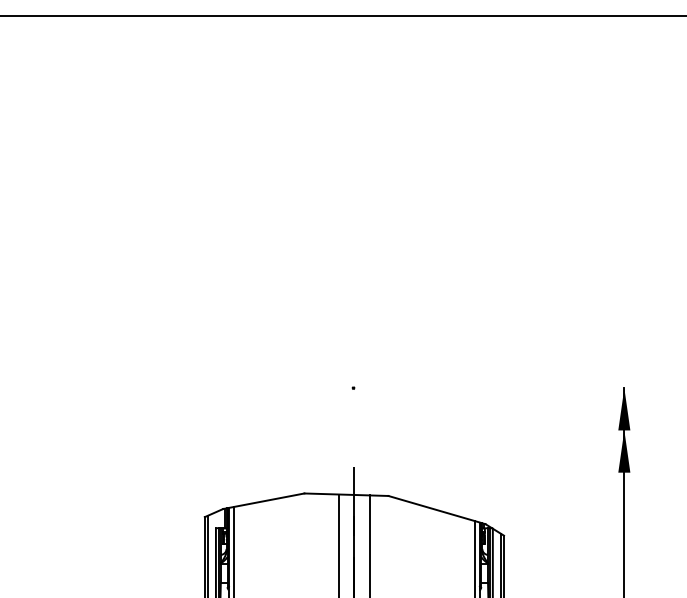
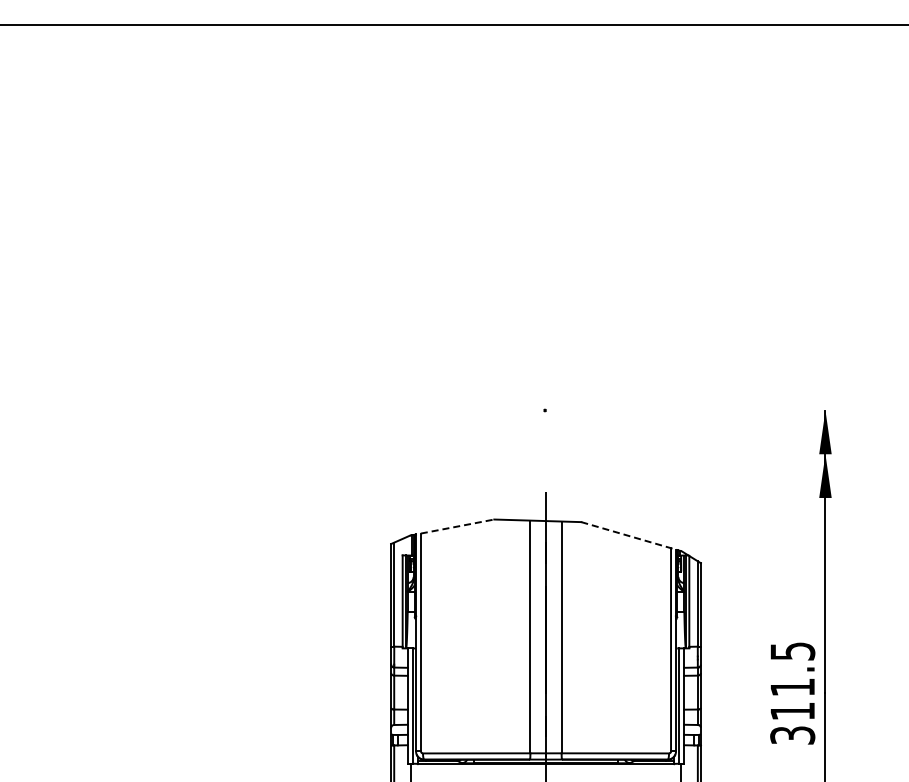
line: (264, 501) -> (452, 527), solid -> dashed
line: (436, 509) -> (631, 536), solid -> dashed

